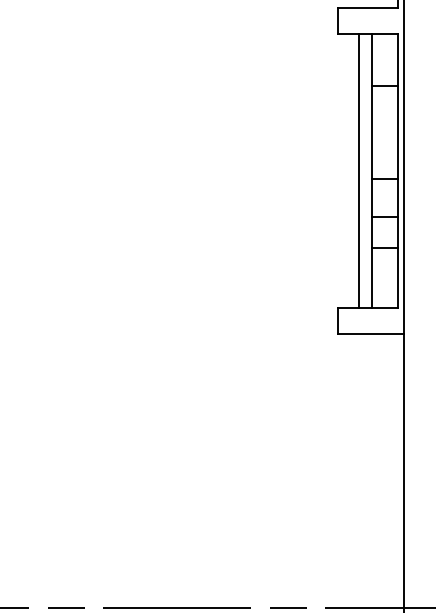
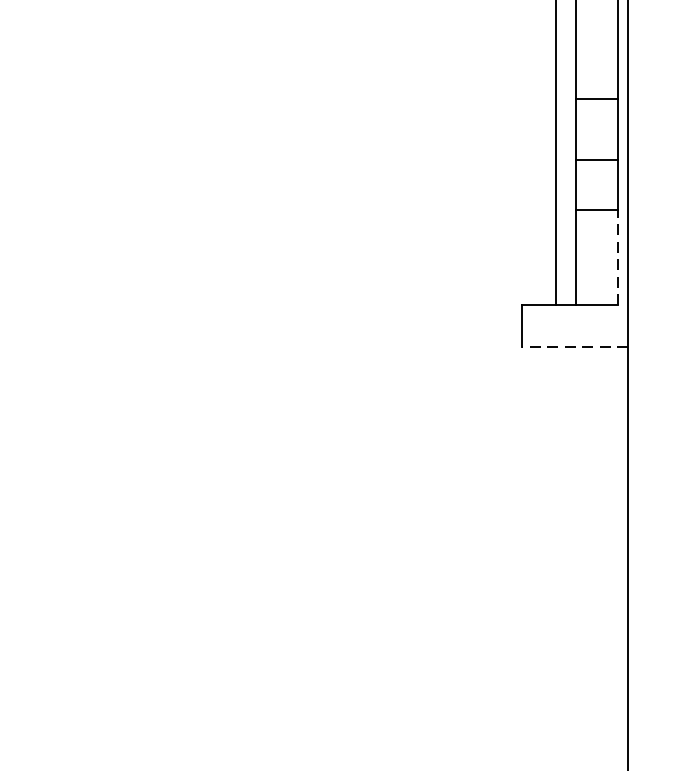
line: (397, 277) -> (617, 256), solid -> dashed
line: (370, 334) -> (574, 347), solid -> dashed

